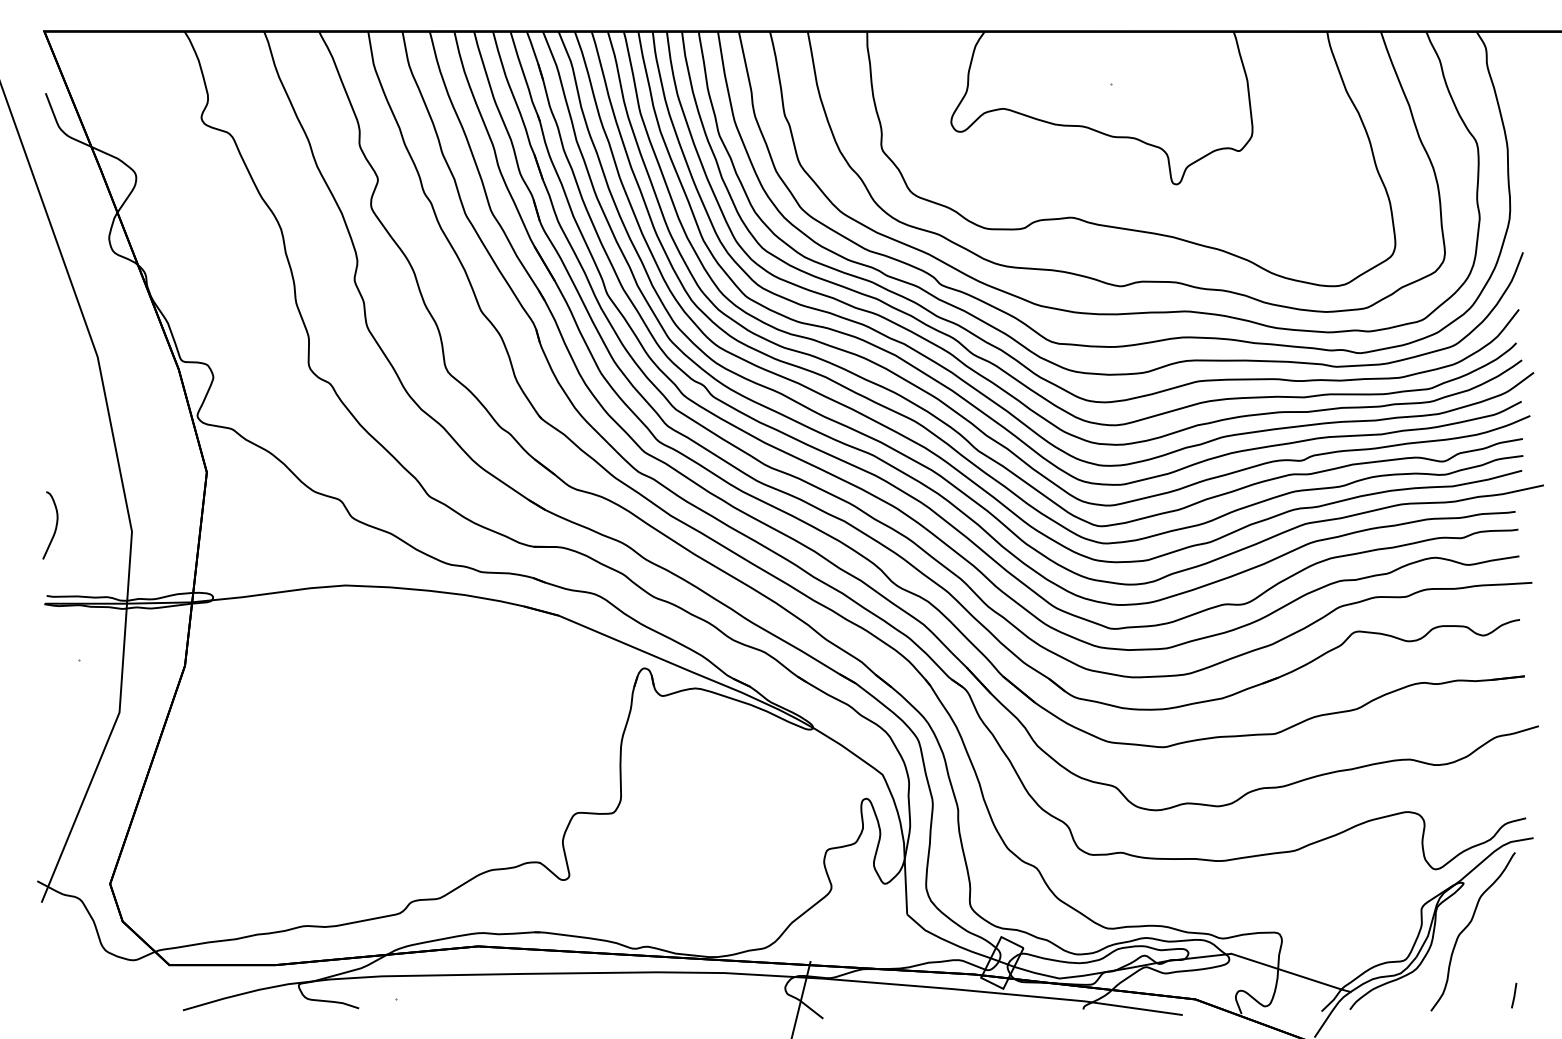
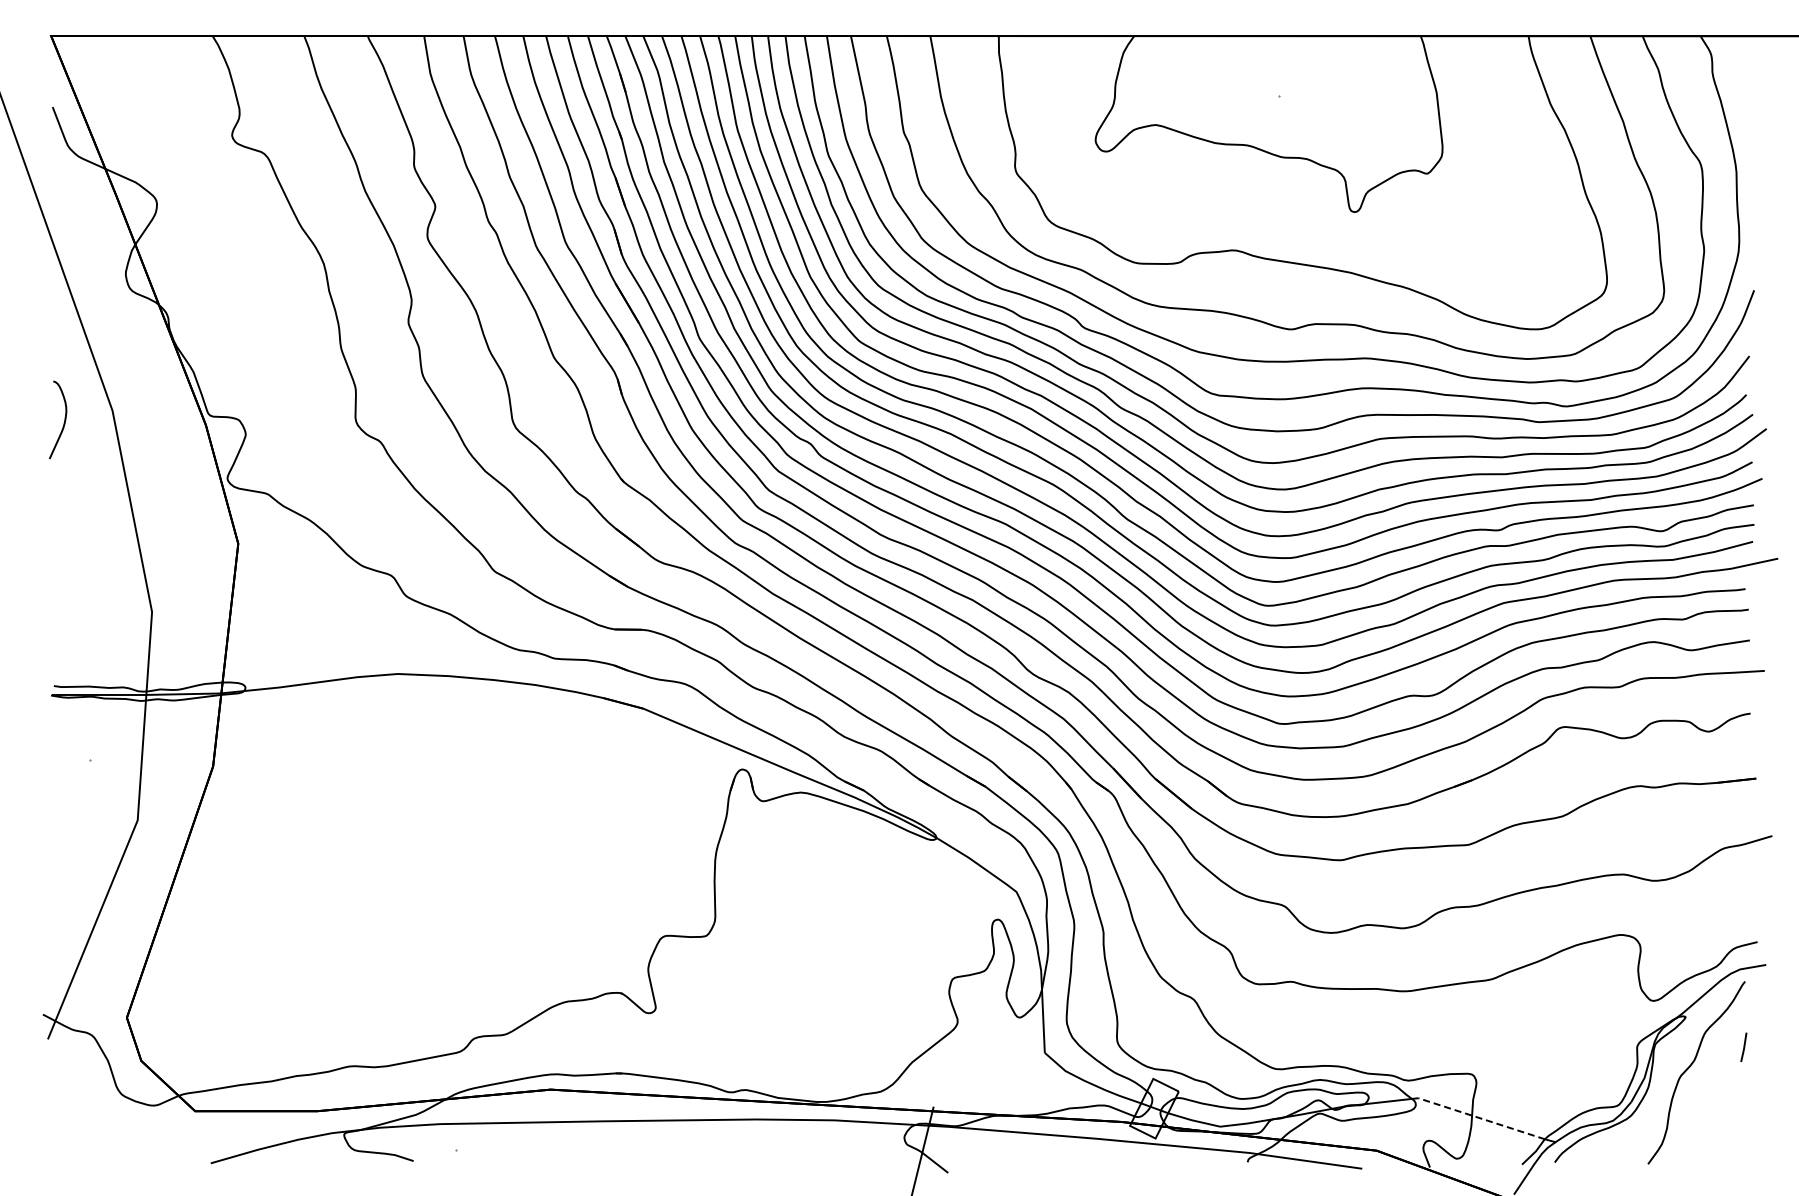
curve: (55, 525) -> (64, 419), moved
line: (1286, 971) -> (1481, 1118), solid -> dashed
line: (1513, 994) -> (1743, 1046), moved

